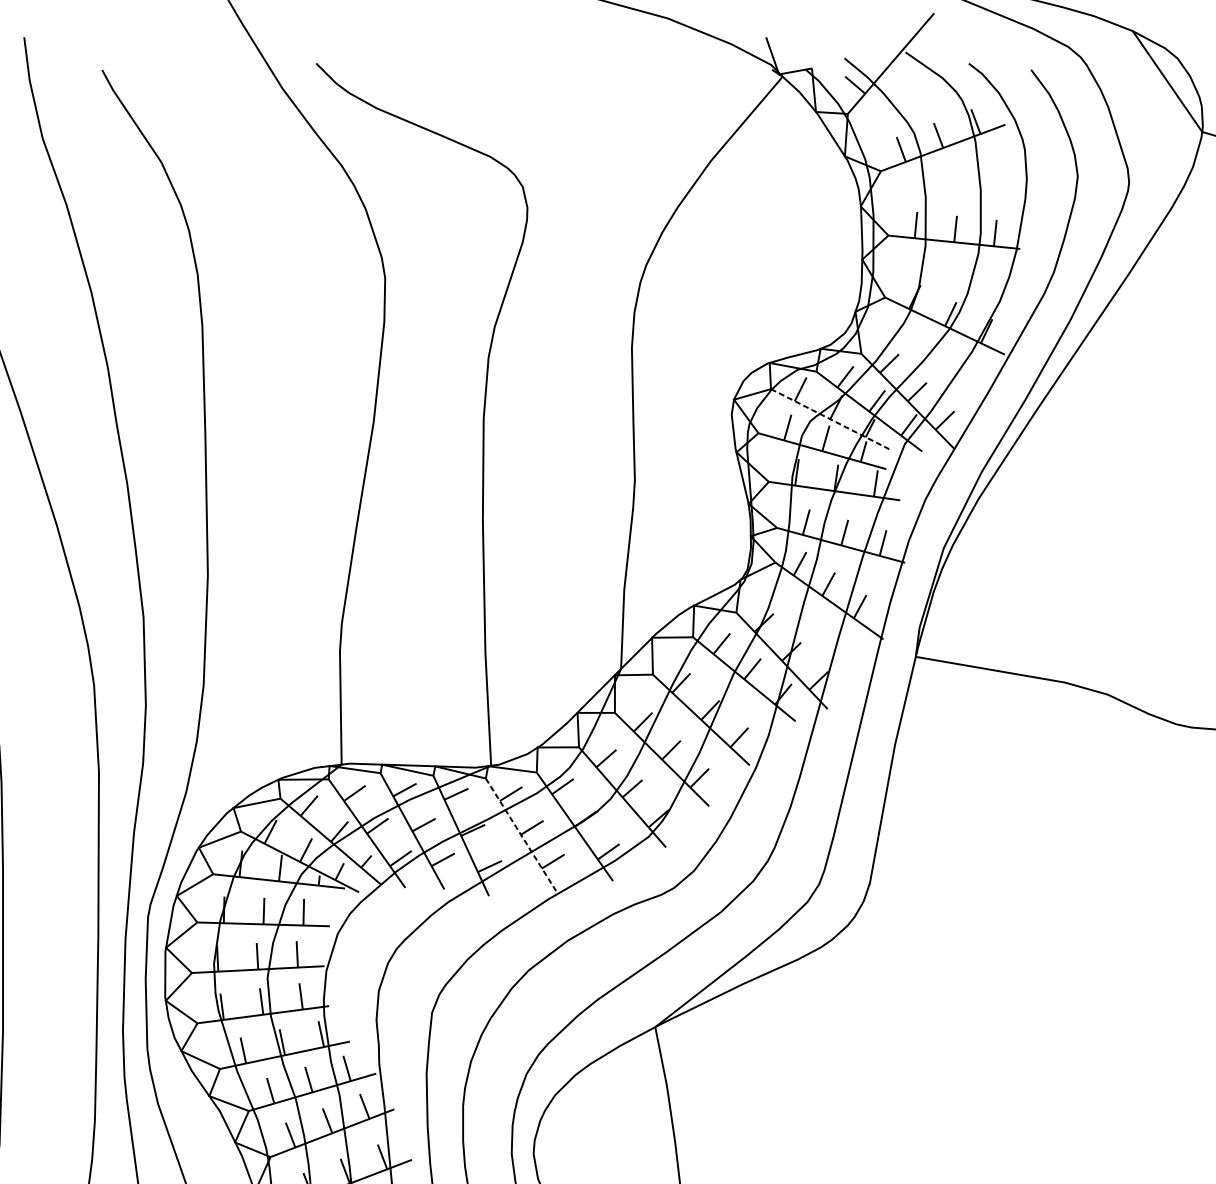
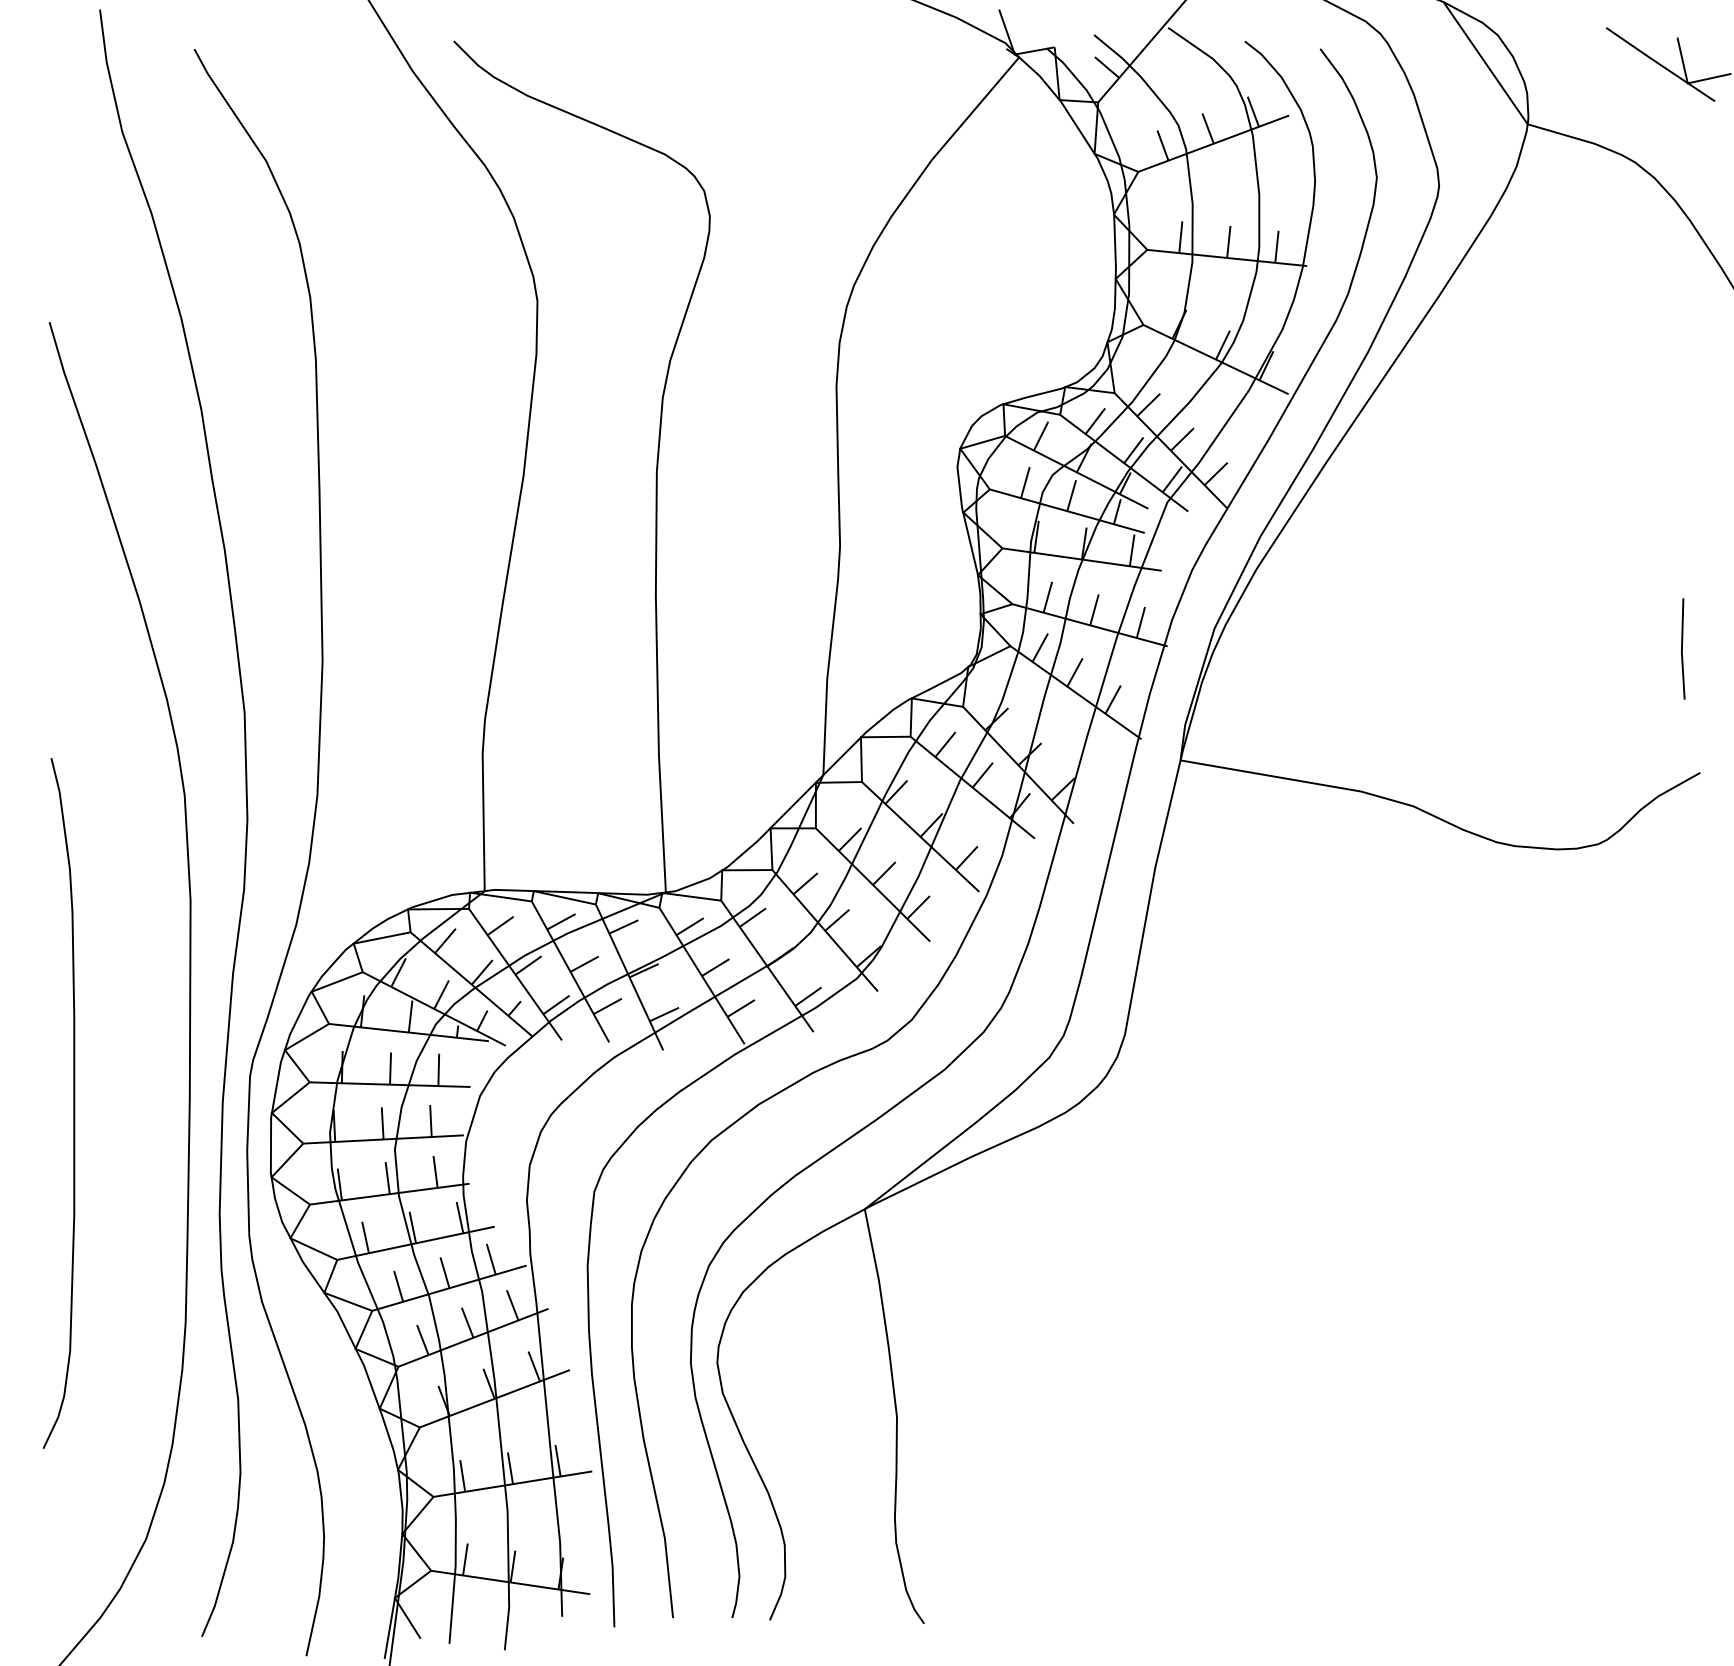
line: (830, 419) -> (1077, 472), dashed -> solid
line: (521, 835) -> (702, 976), dashed -> solid

